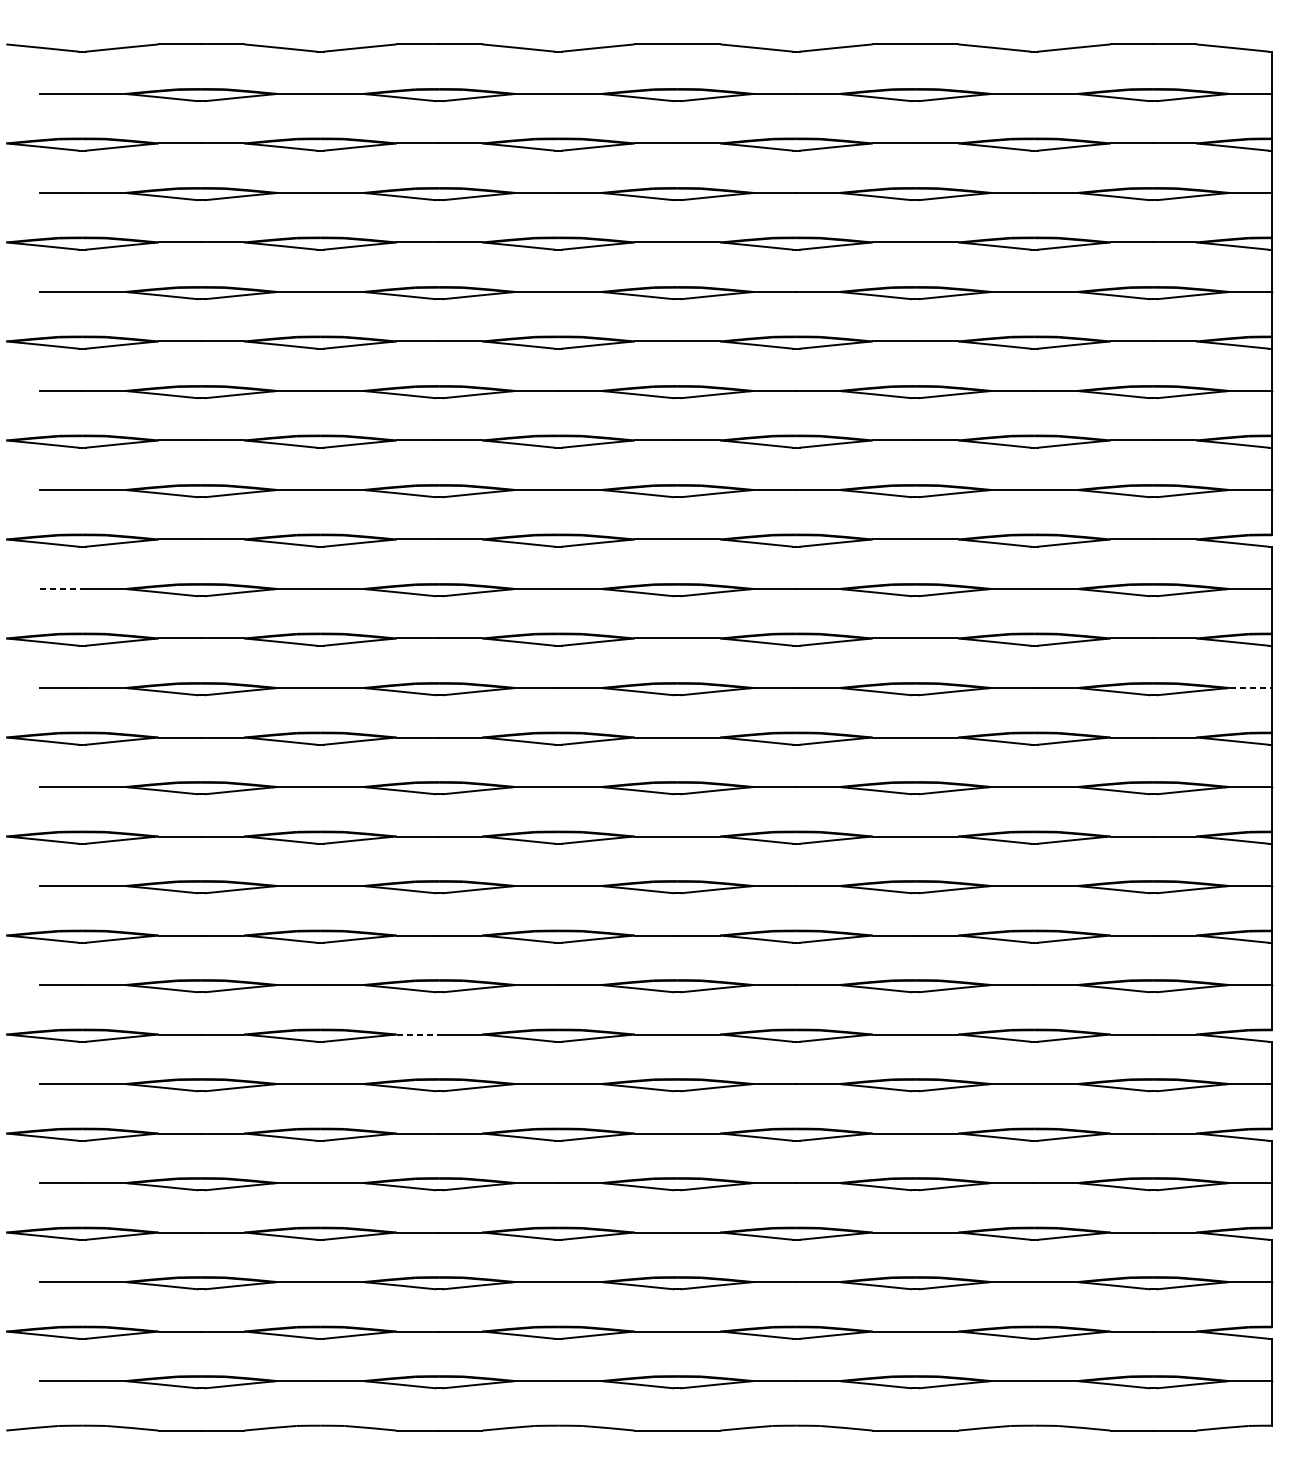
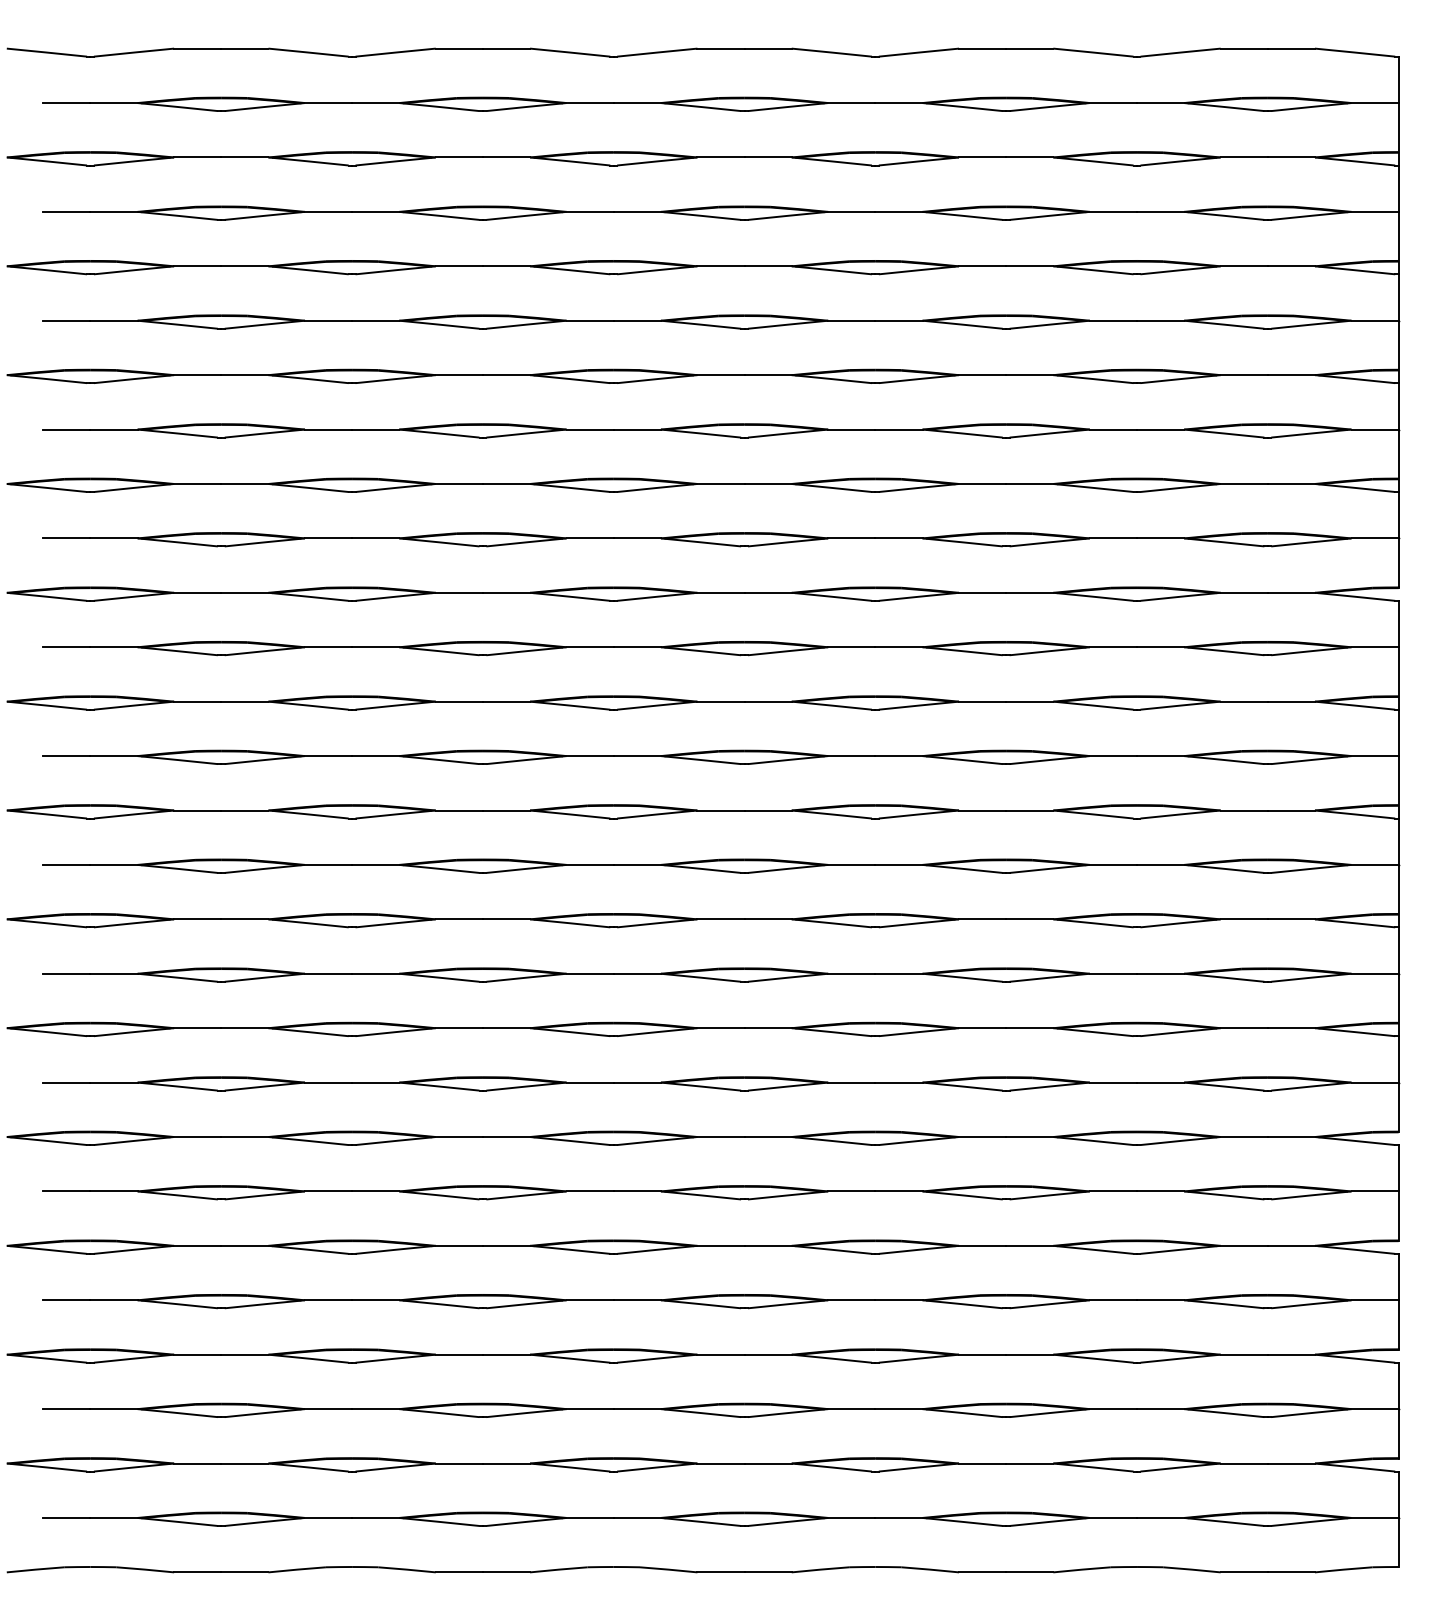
line: (60, 589) -> (66, 647), dashed -> solid
line: (1251, 688) -> (1375, 756), dashed -> solid
line: (418, 1034) -> (459, 1137), dashed -> solid

